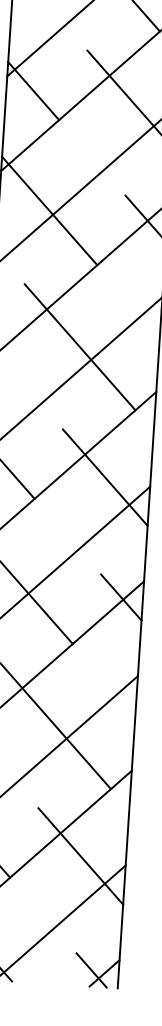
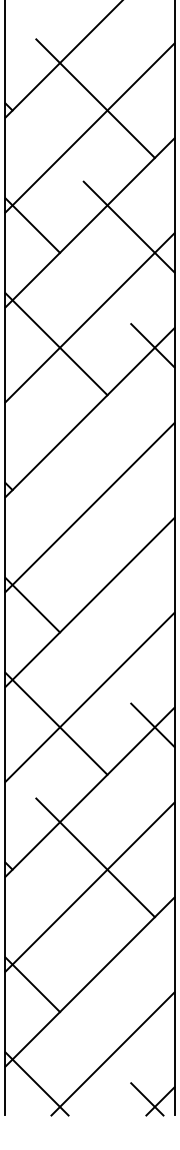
line: (80, 346) -> (95, 477), removed
line: (104, 477) -> (128, 606), removed
line: (80, 855) -> (128, 985), removed

